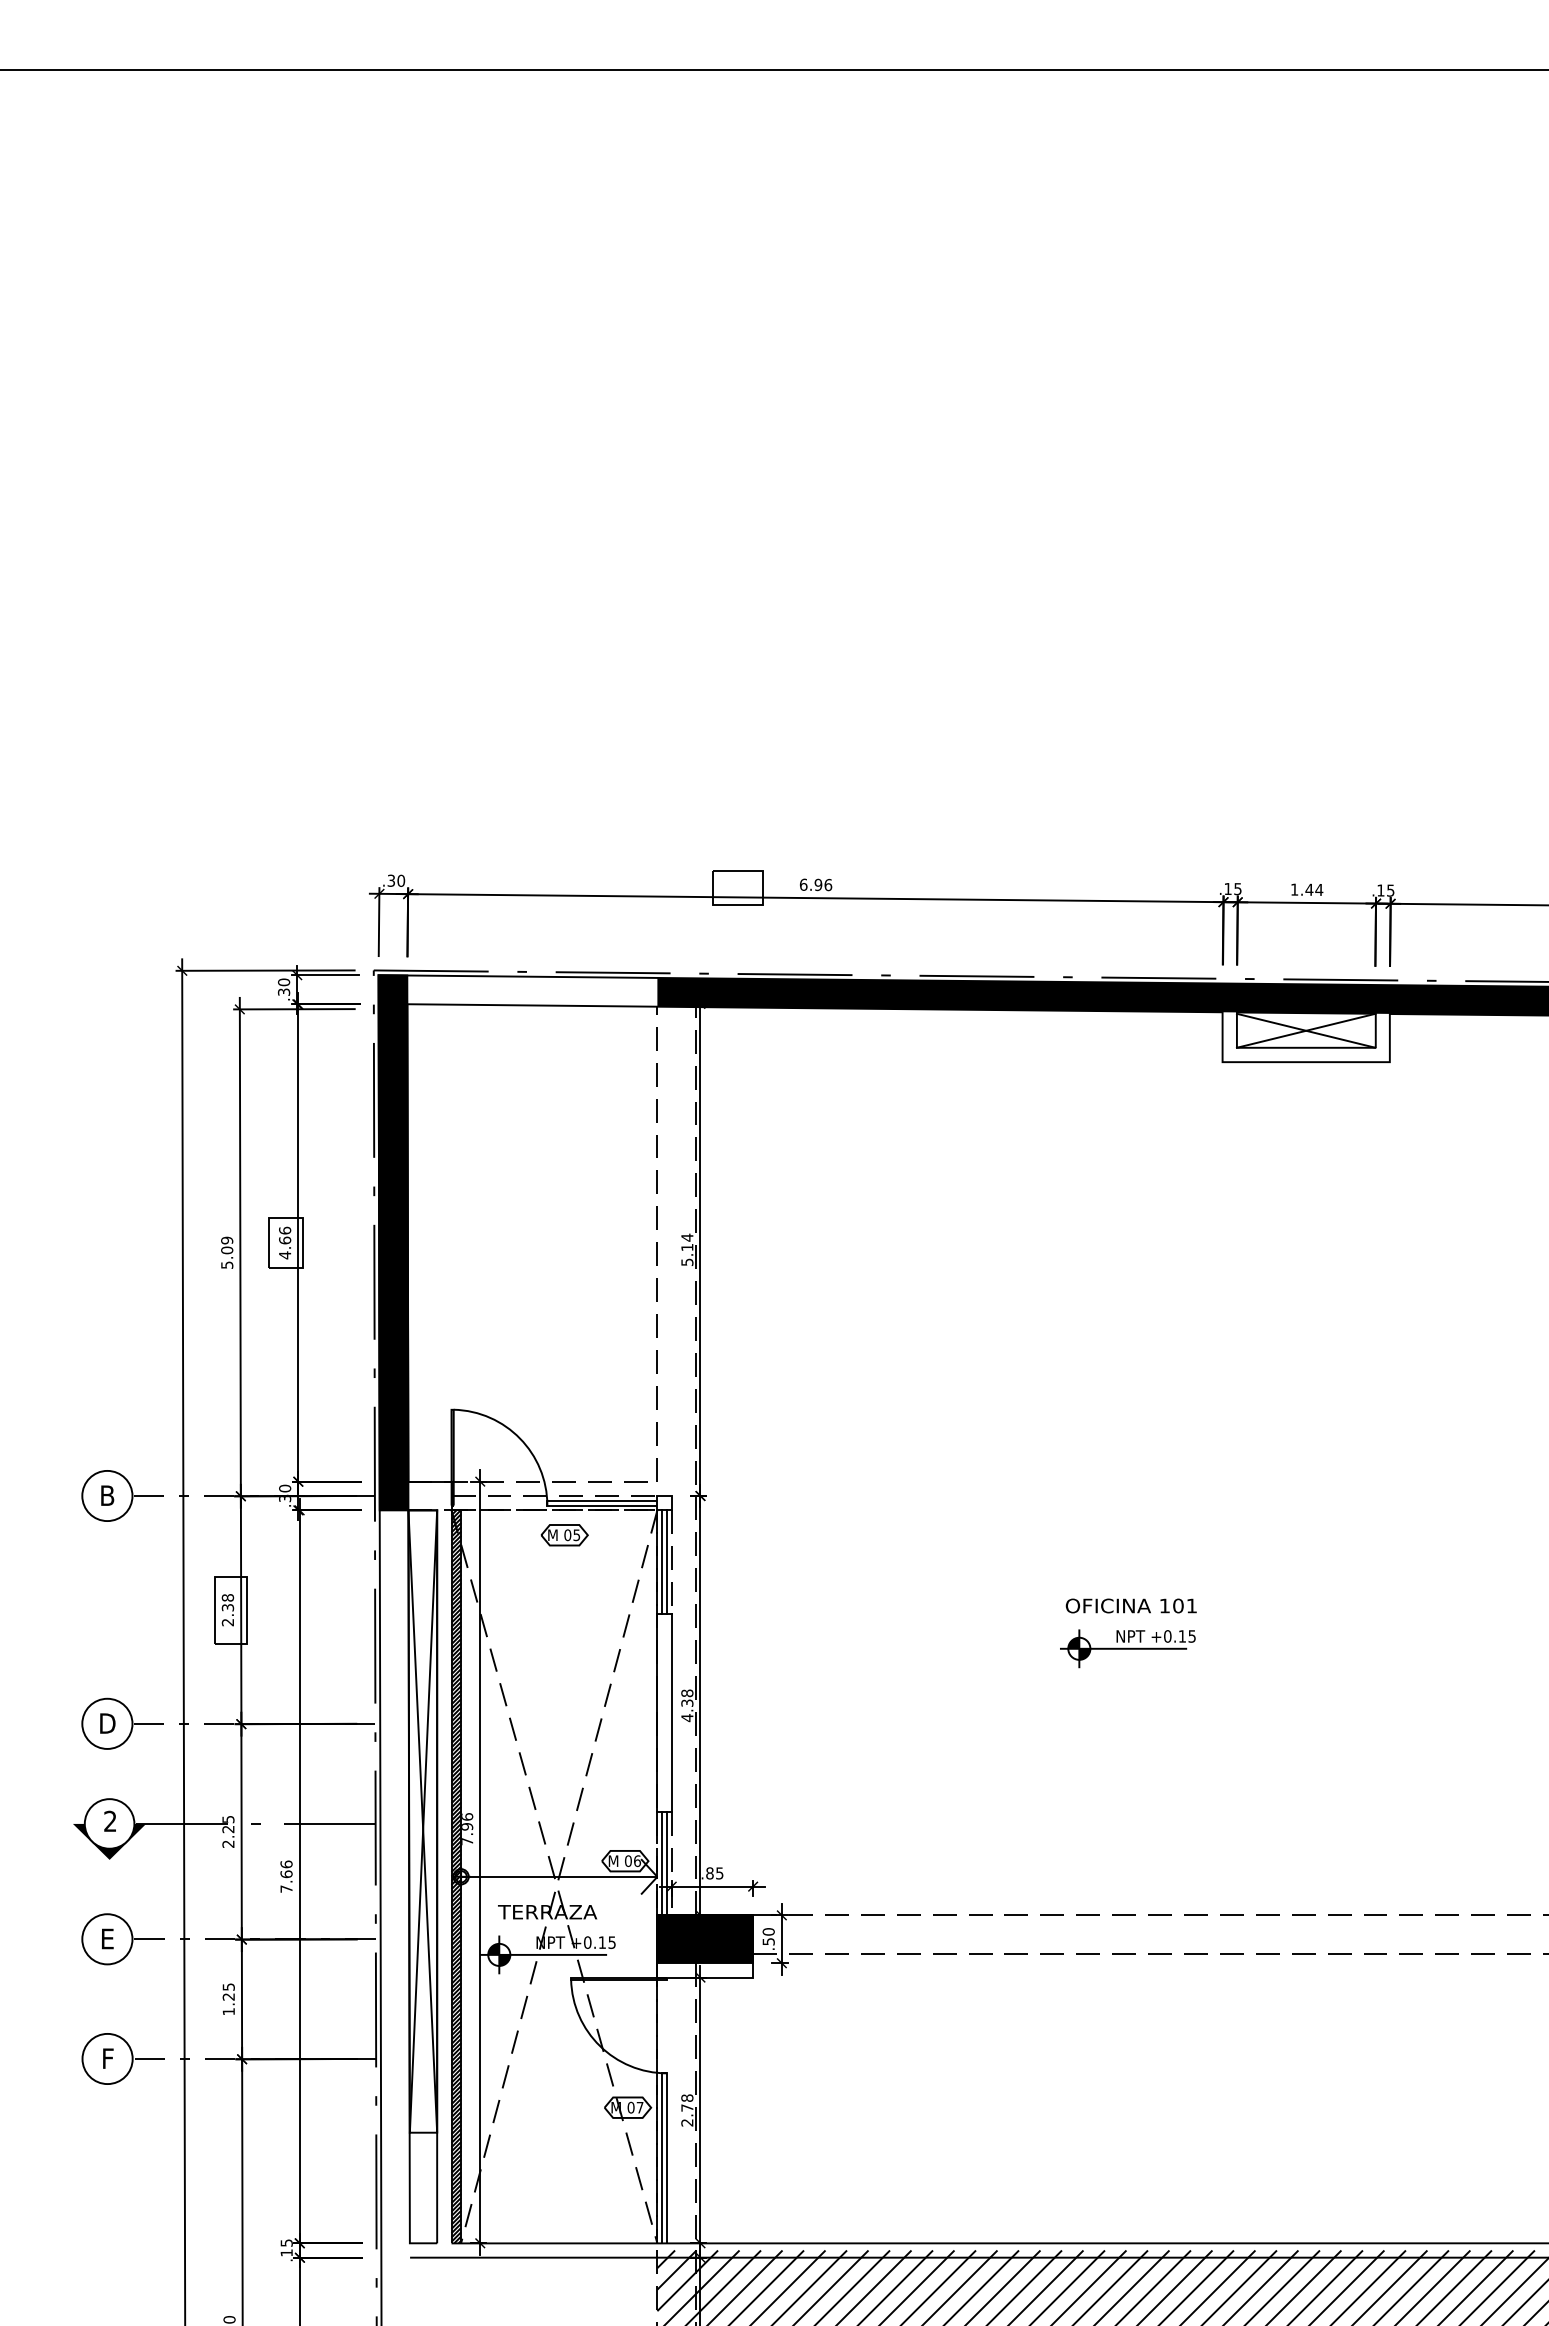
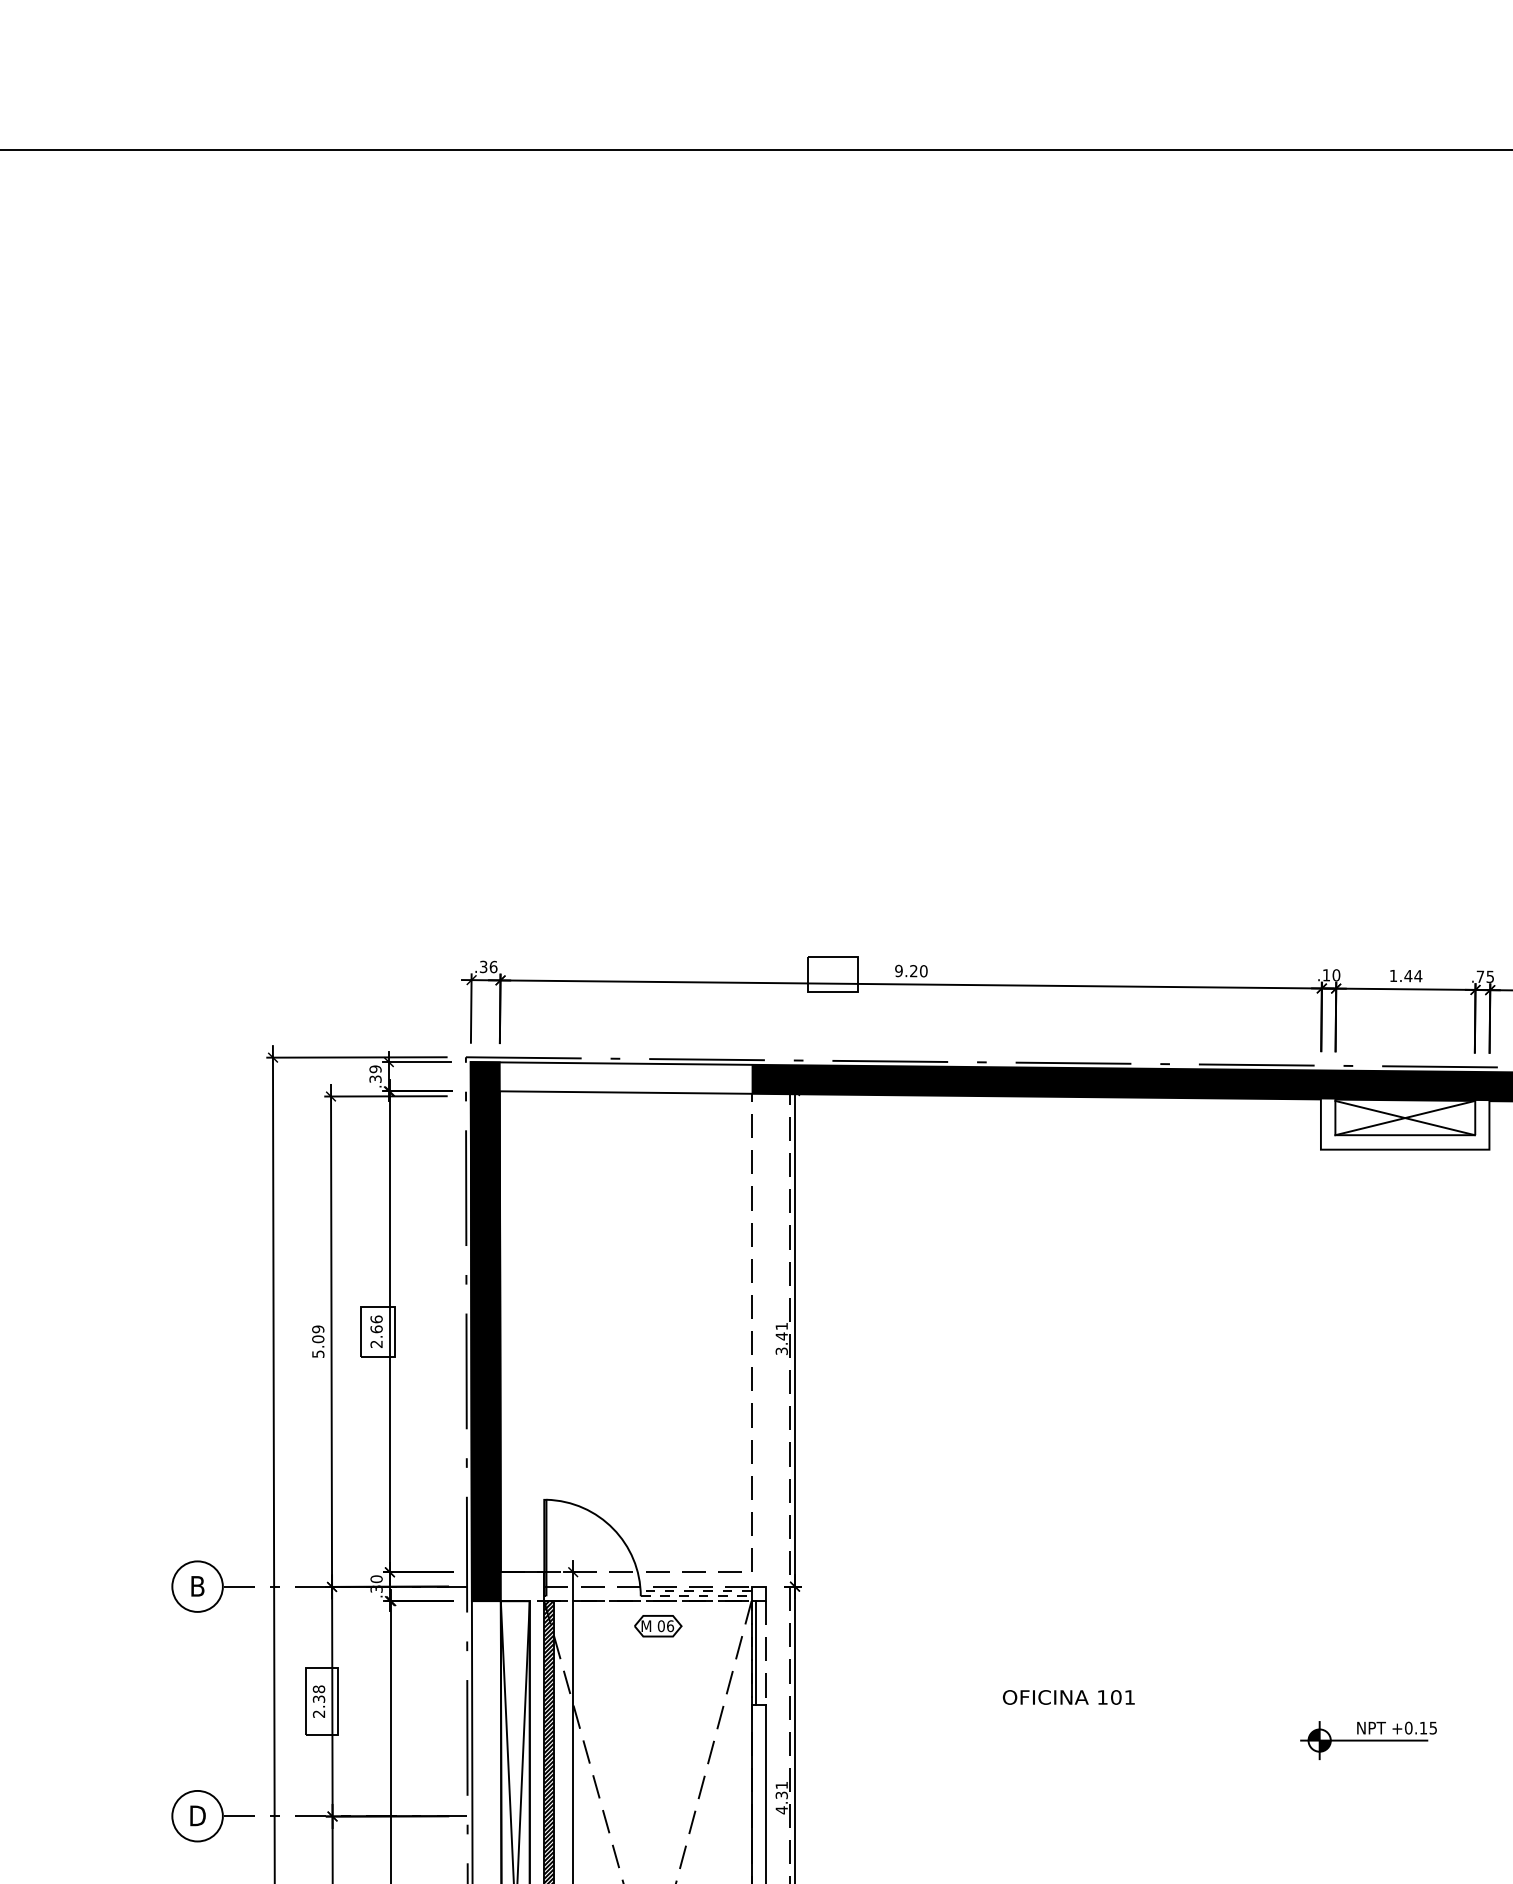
text: (401, 880) -> (493, 966), .30 -> .36
text: (815, 884) -> (910, 970), 6.96 -> 9.20
text: (1237, 889) -> (1335, 975), .15 -> .10
text: (1380, 890) -> (1480, 976), .15 -> .75
text: (284, 982) -> (376, 1069), .30 -> .39
text: (687, 1249) -> (781, 1338), 5.14 -> 3.41
text: (285, 1255) -> (377, 1344), 4.66 -> 2.66
line: (547, 1503) -> (640, 1594), solid -> dashed
text: (576, 1535) -> (670, 1626), 05 -> 06
line: (666, 1561) -> (760, 1652), removed
text: (1130, 1605) -> (1068, 1696), moved
part: (1127, 1648) -> (1368, 1740), moved
text: (687, 1693) -> (781, 1785), 4.38 -> 4.31

